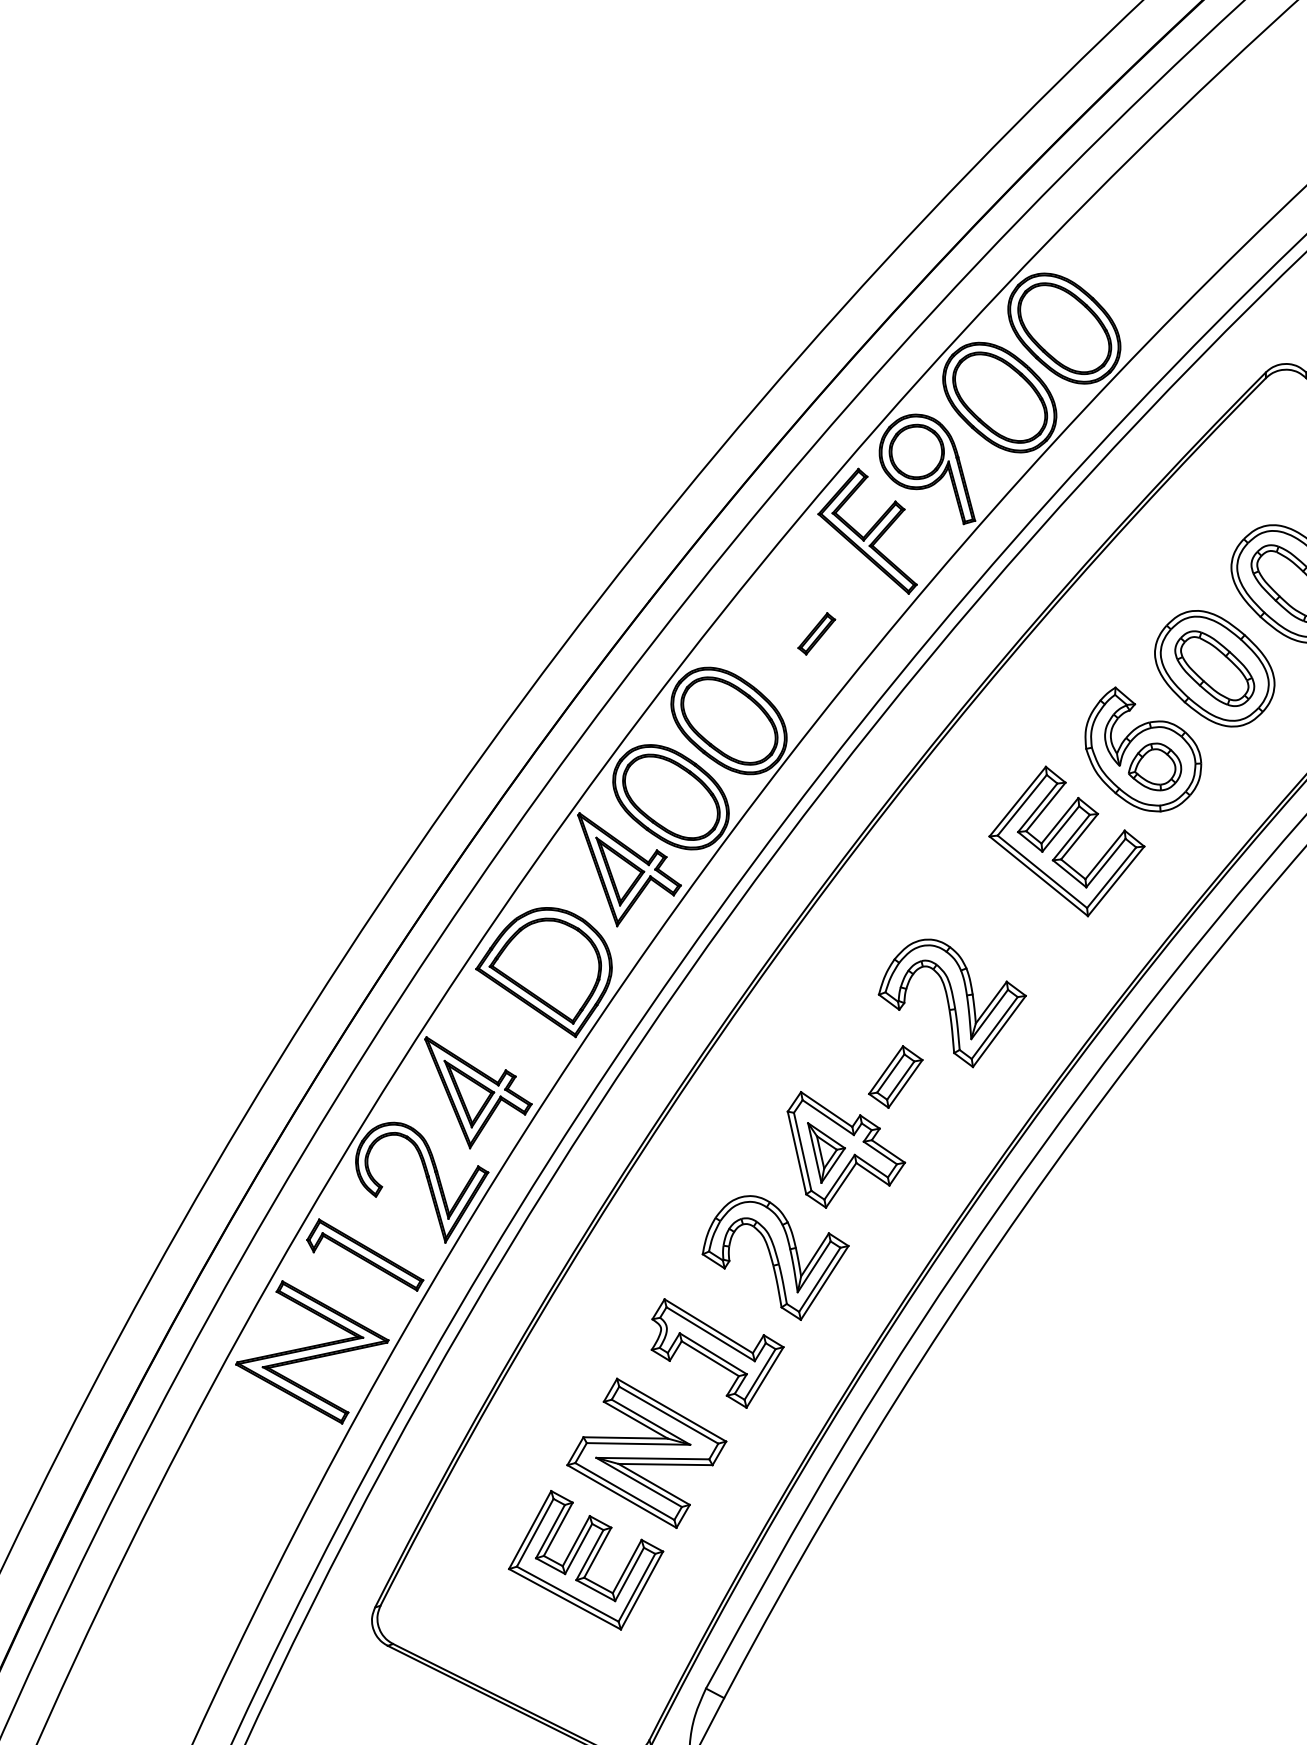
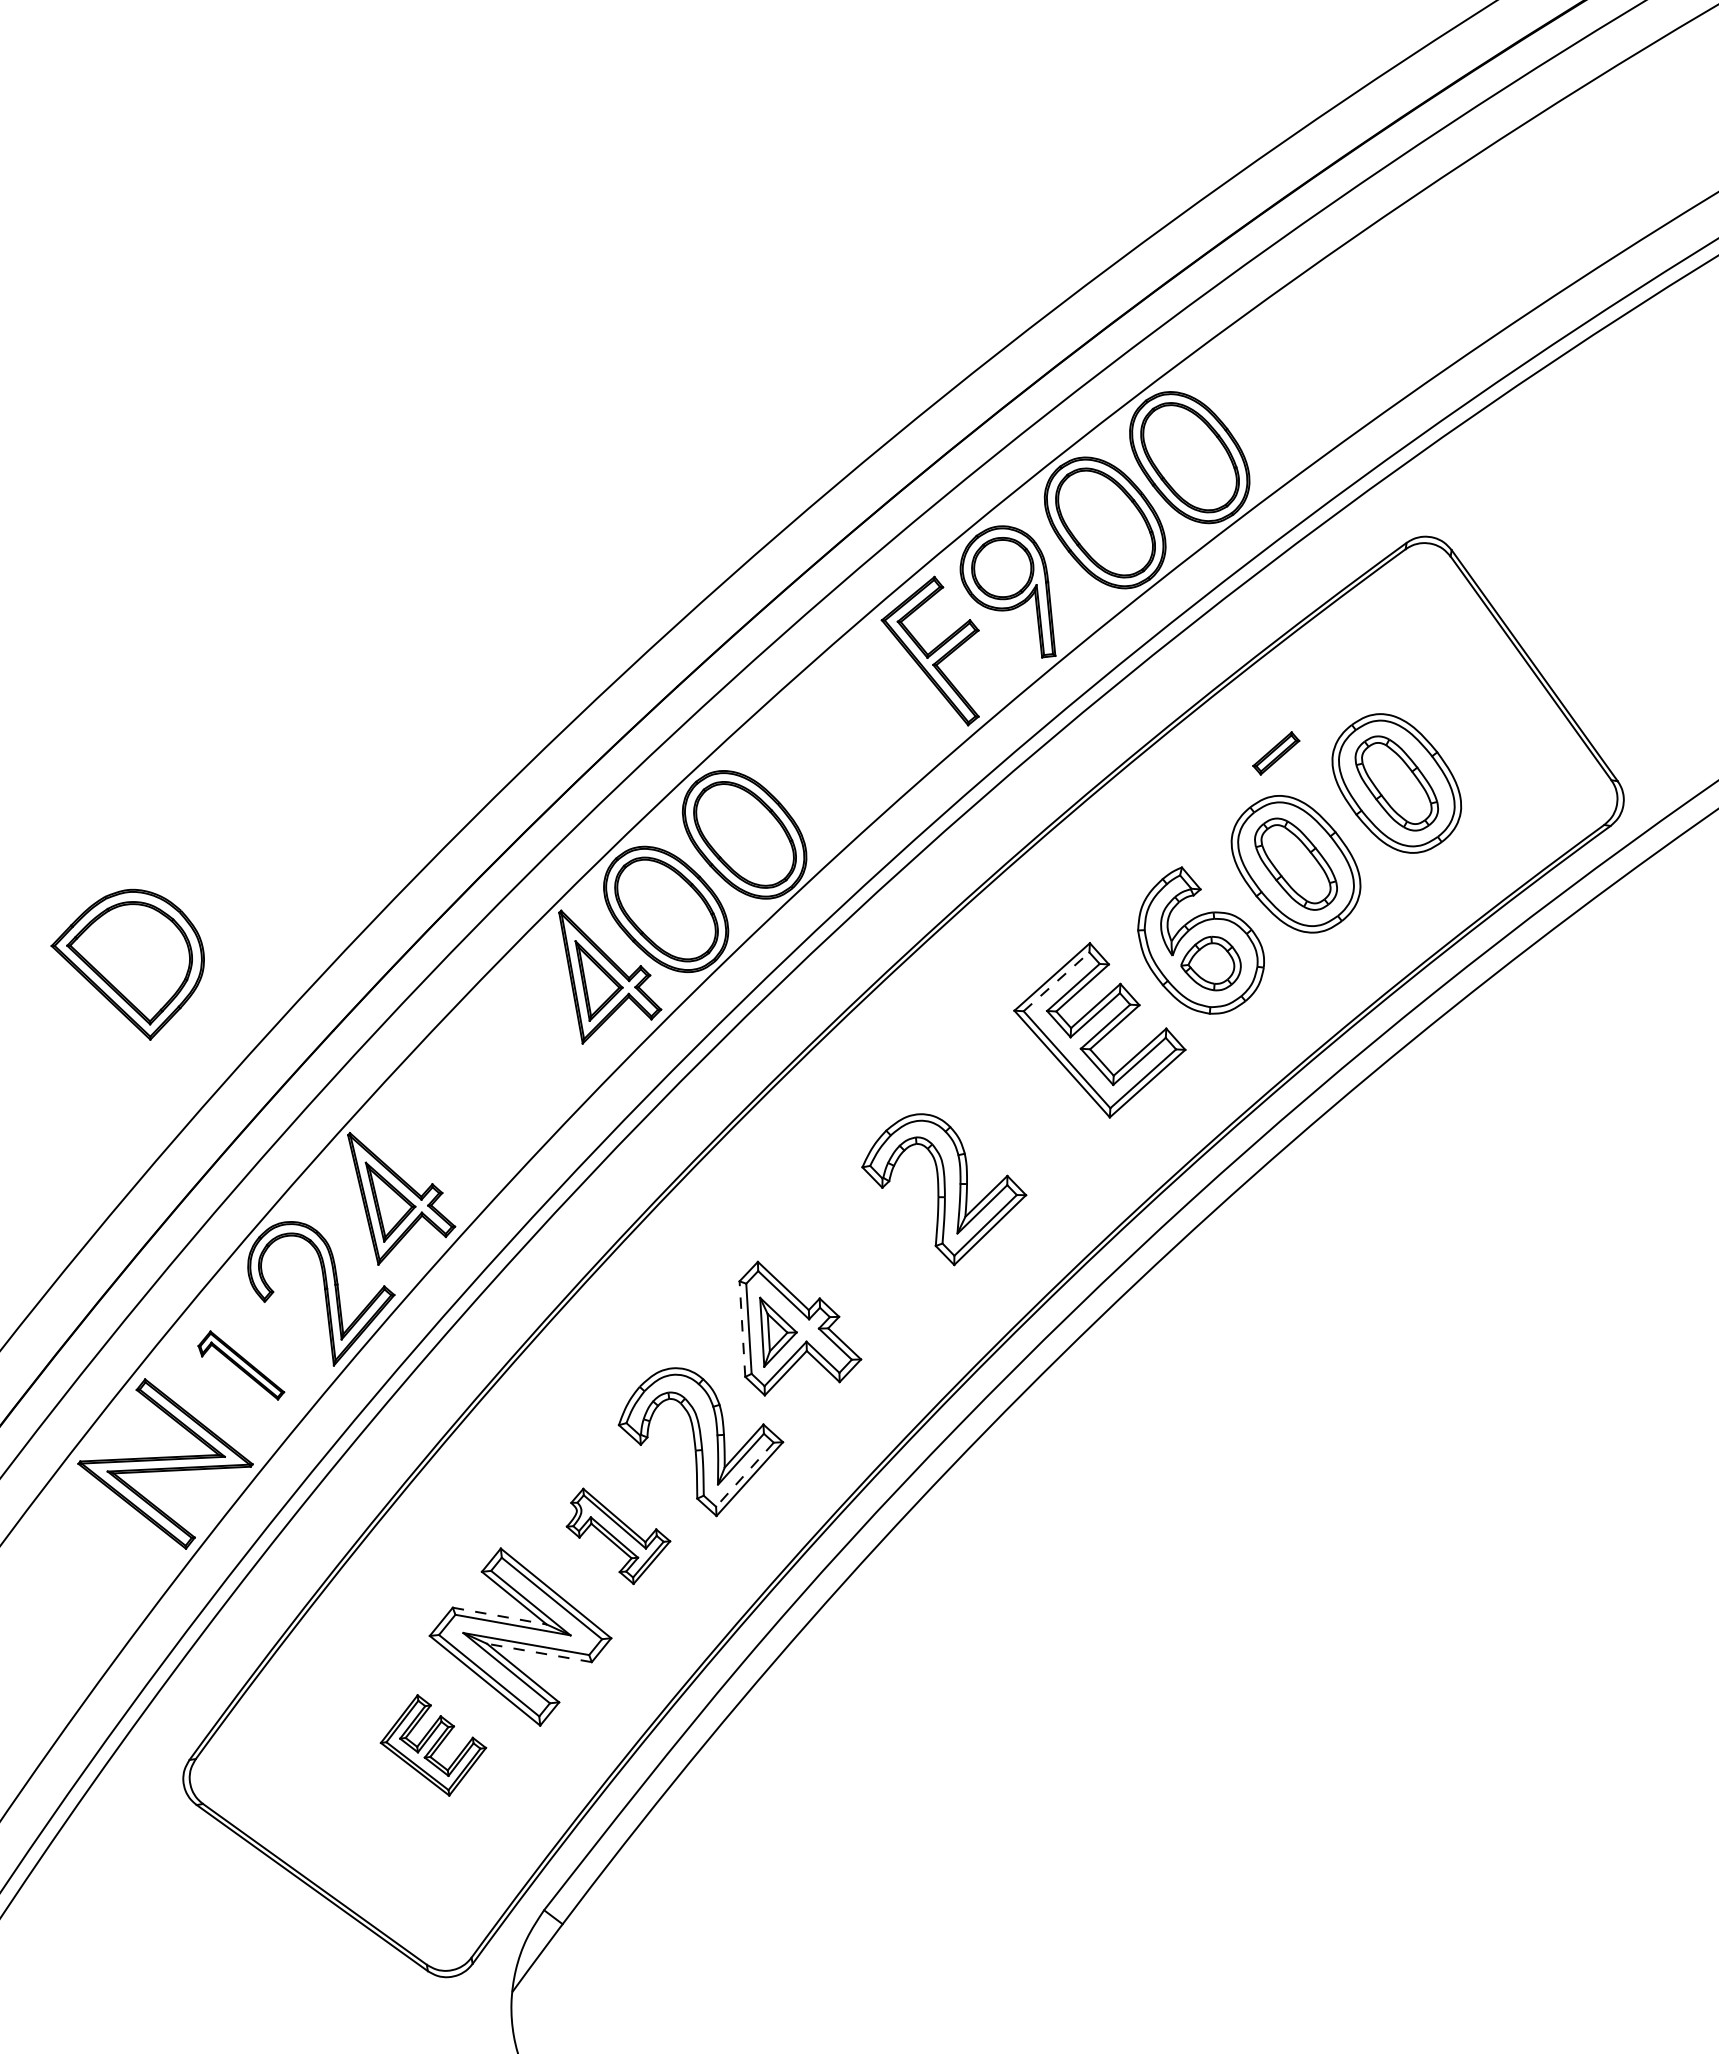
part: (816, 633) -> (1276, 753), moved
line: (1022, 805) -> (1056, 981), solid -> dashed
part: (545, 974) -> (127, 964), moved
part: (895, 1077) -> (866, 1262), removed
line: (797, 1153) -> (742, 1329), solid -> dashed
part: (364, 1255) -> (241, 1365), size x0.7
line: (819, 1280) -> (744, 1475), solid -> dashed
part: (718, 1351) -> (618, 1536), size x0.7
line: (625, 1438) -> (499, 1616), solid -> dashed
line: (664, 1464) -> (538, 1652), solid -> dashed
part: (586, 1560) -> (433, 1745), size x0.6

